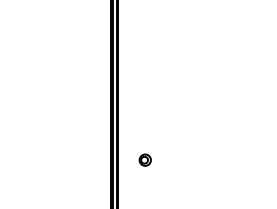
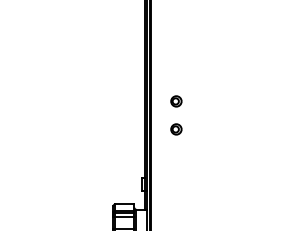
part: (145, 129) -> (176, 101), added

